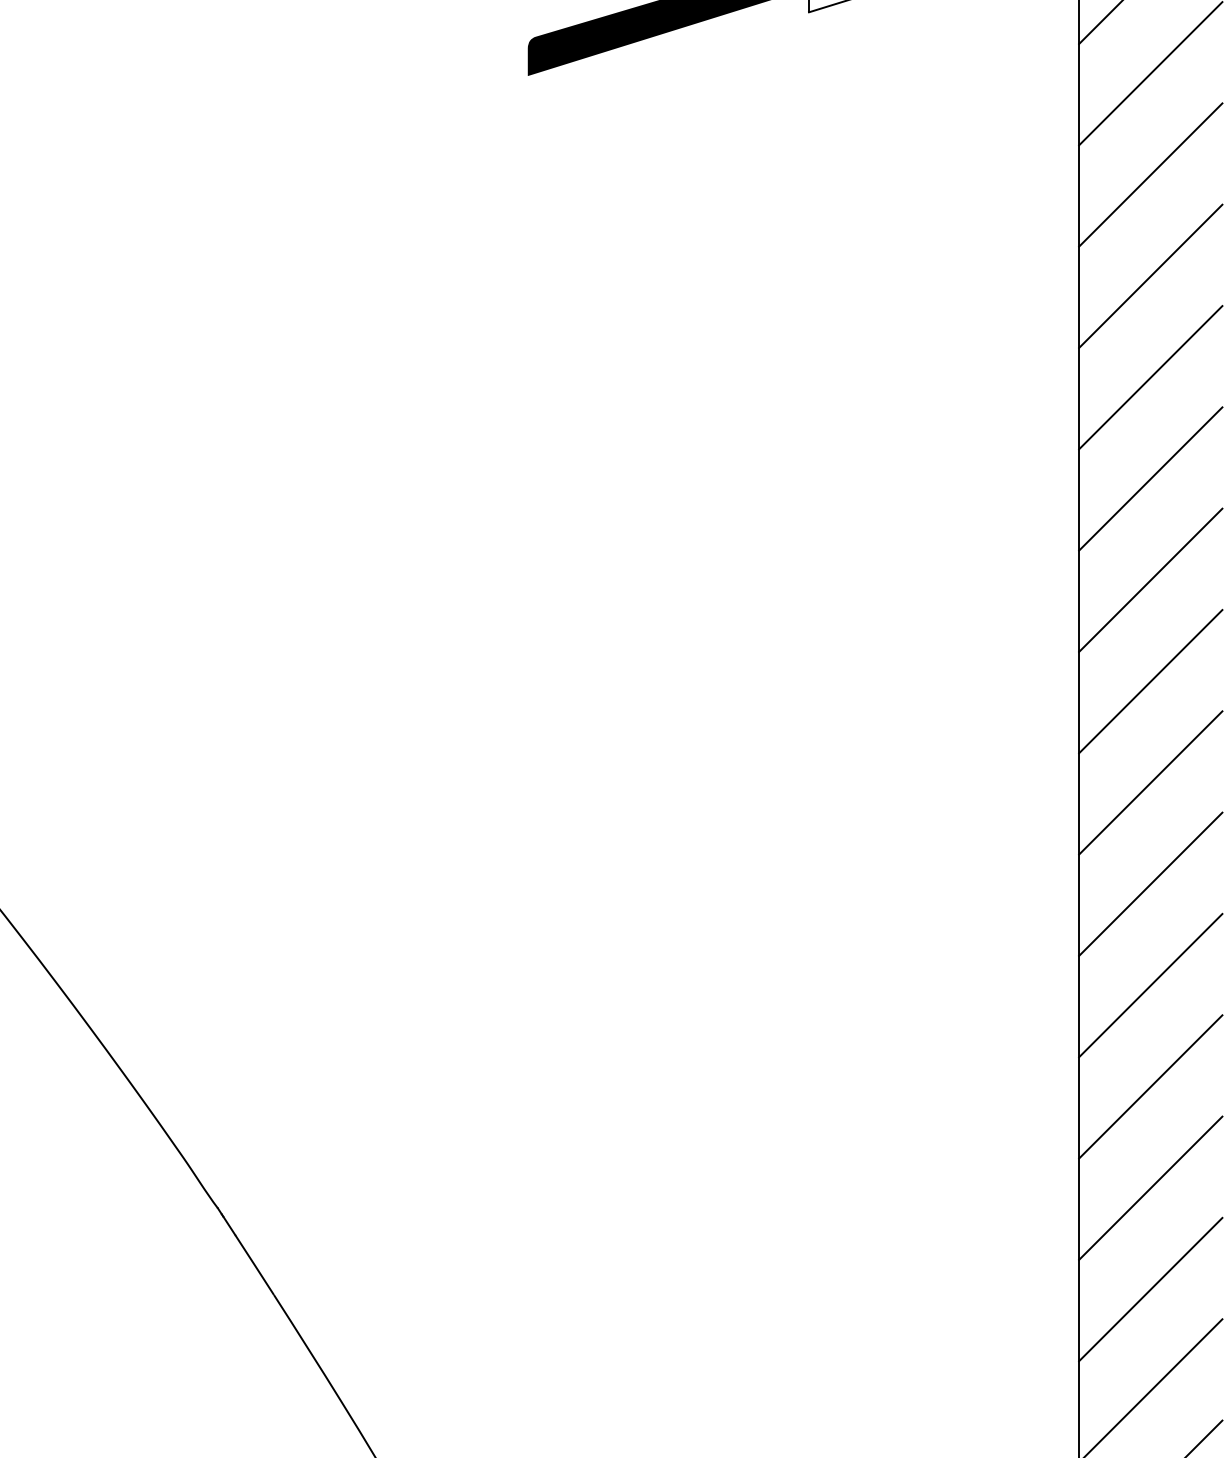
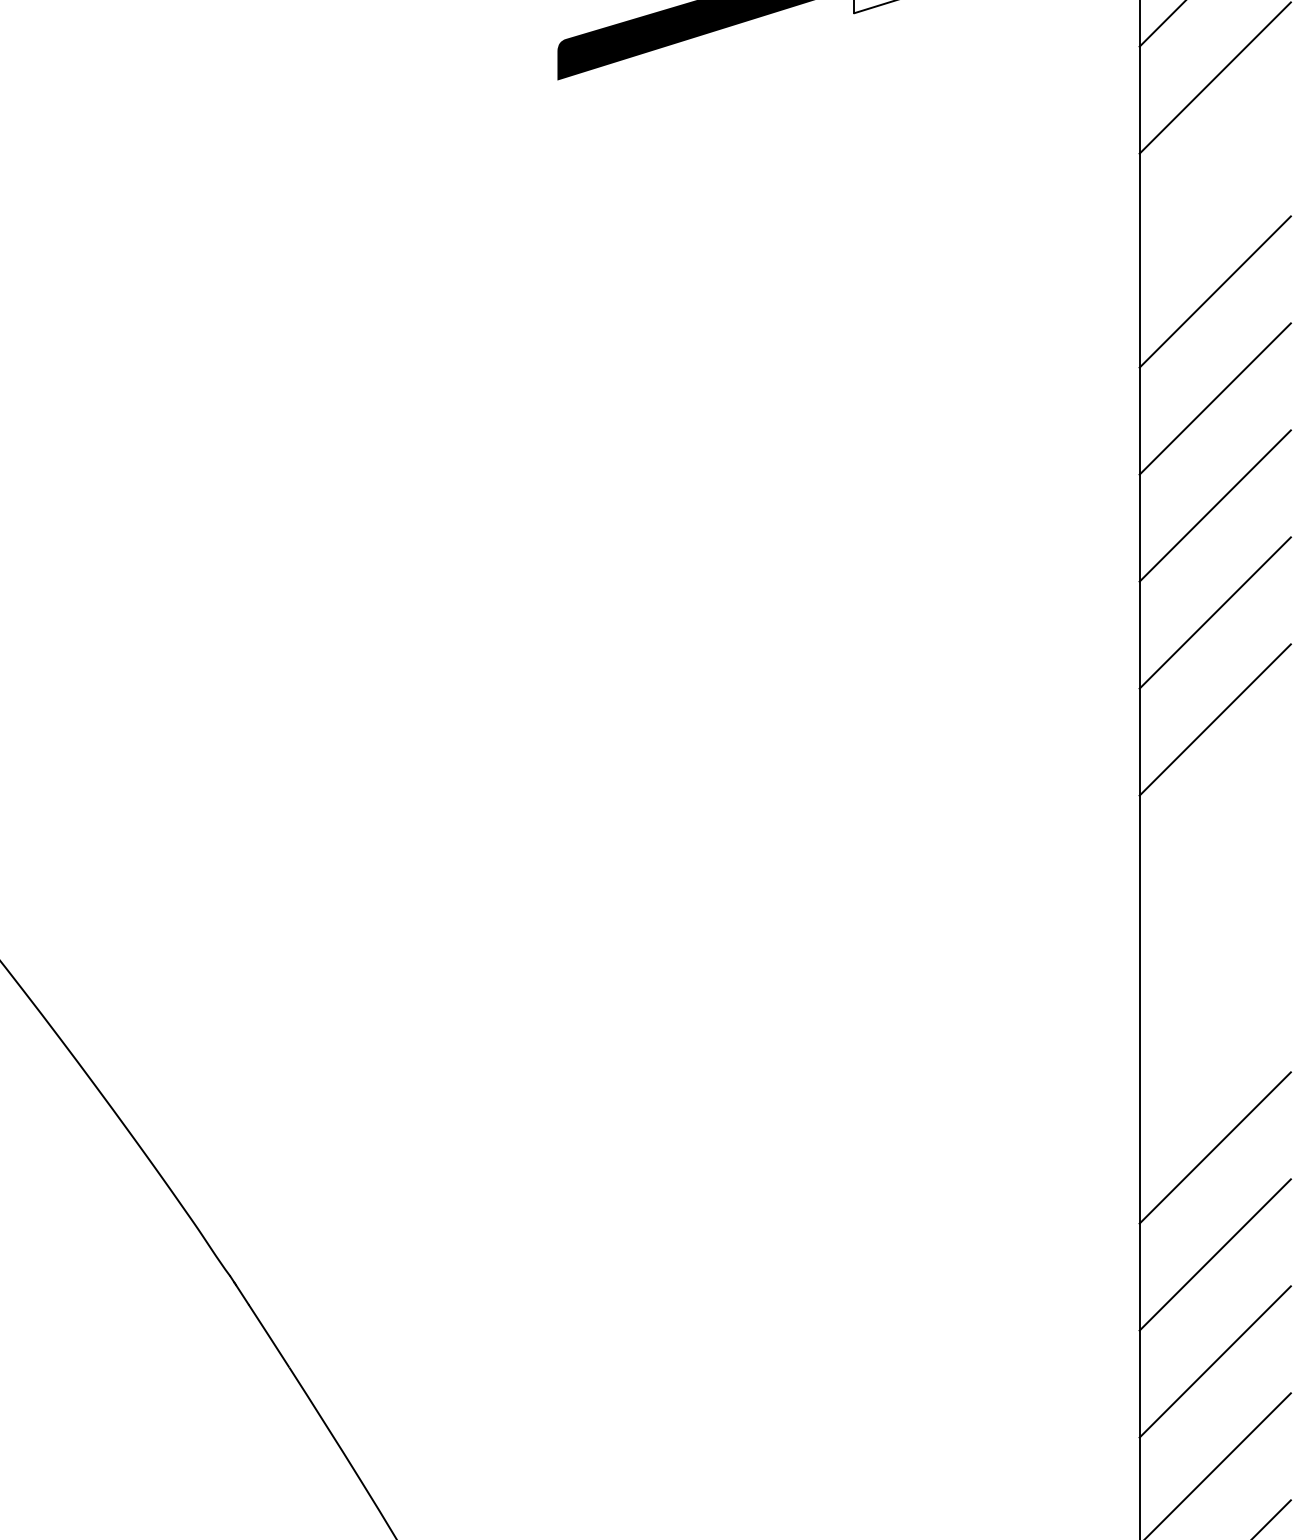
line: (1150, 174) -> (1214, 184), removed
line: (1150, 782) -> (1214, 826), removed
line: (1150, 883) -> (1214, 933), removed
line: (1150, 985) -> (1214, 1040), removed

